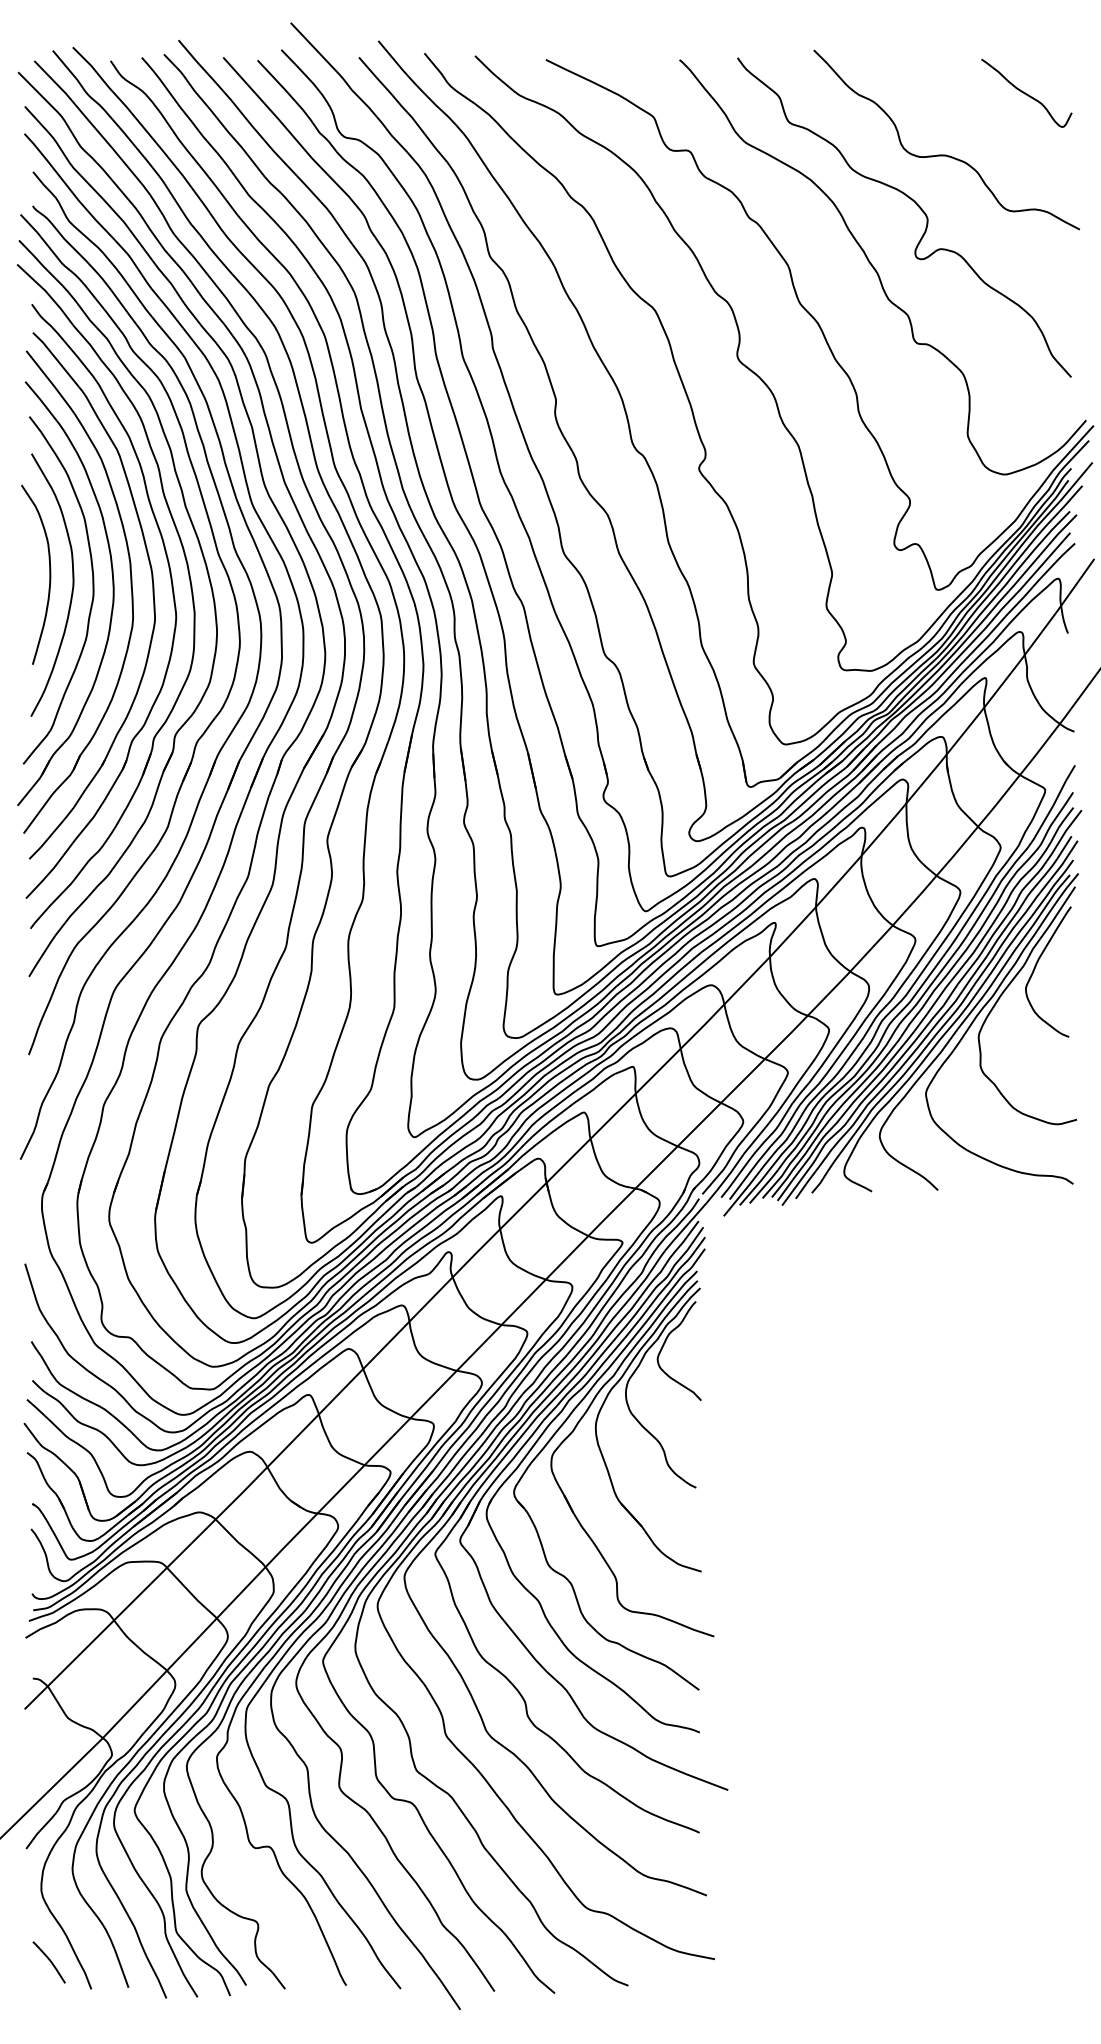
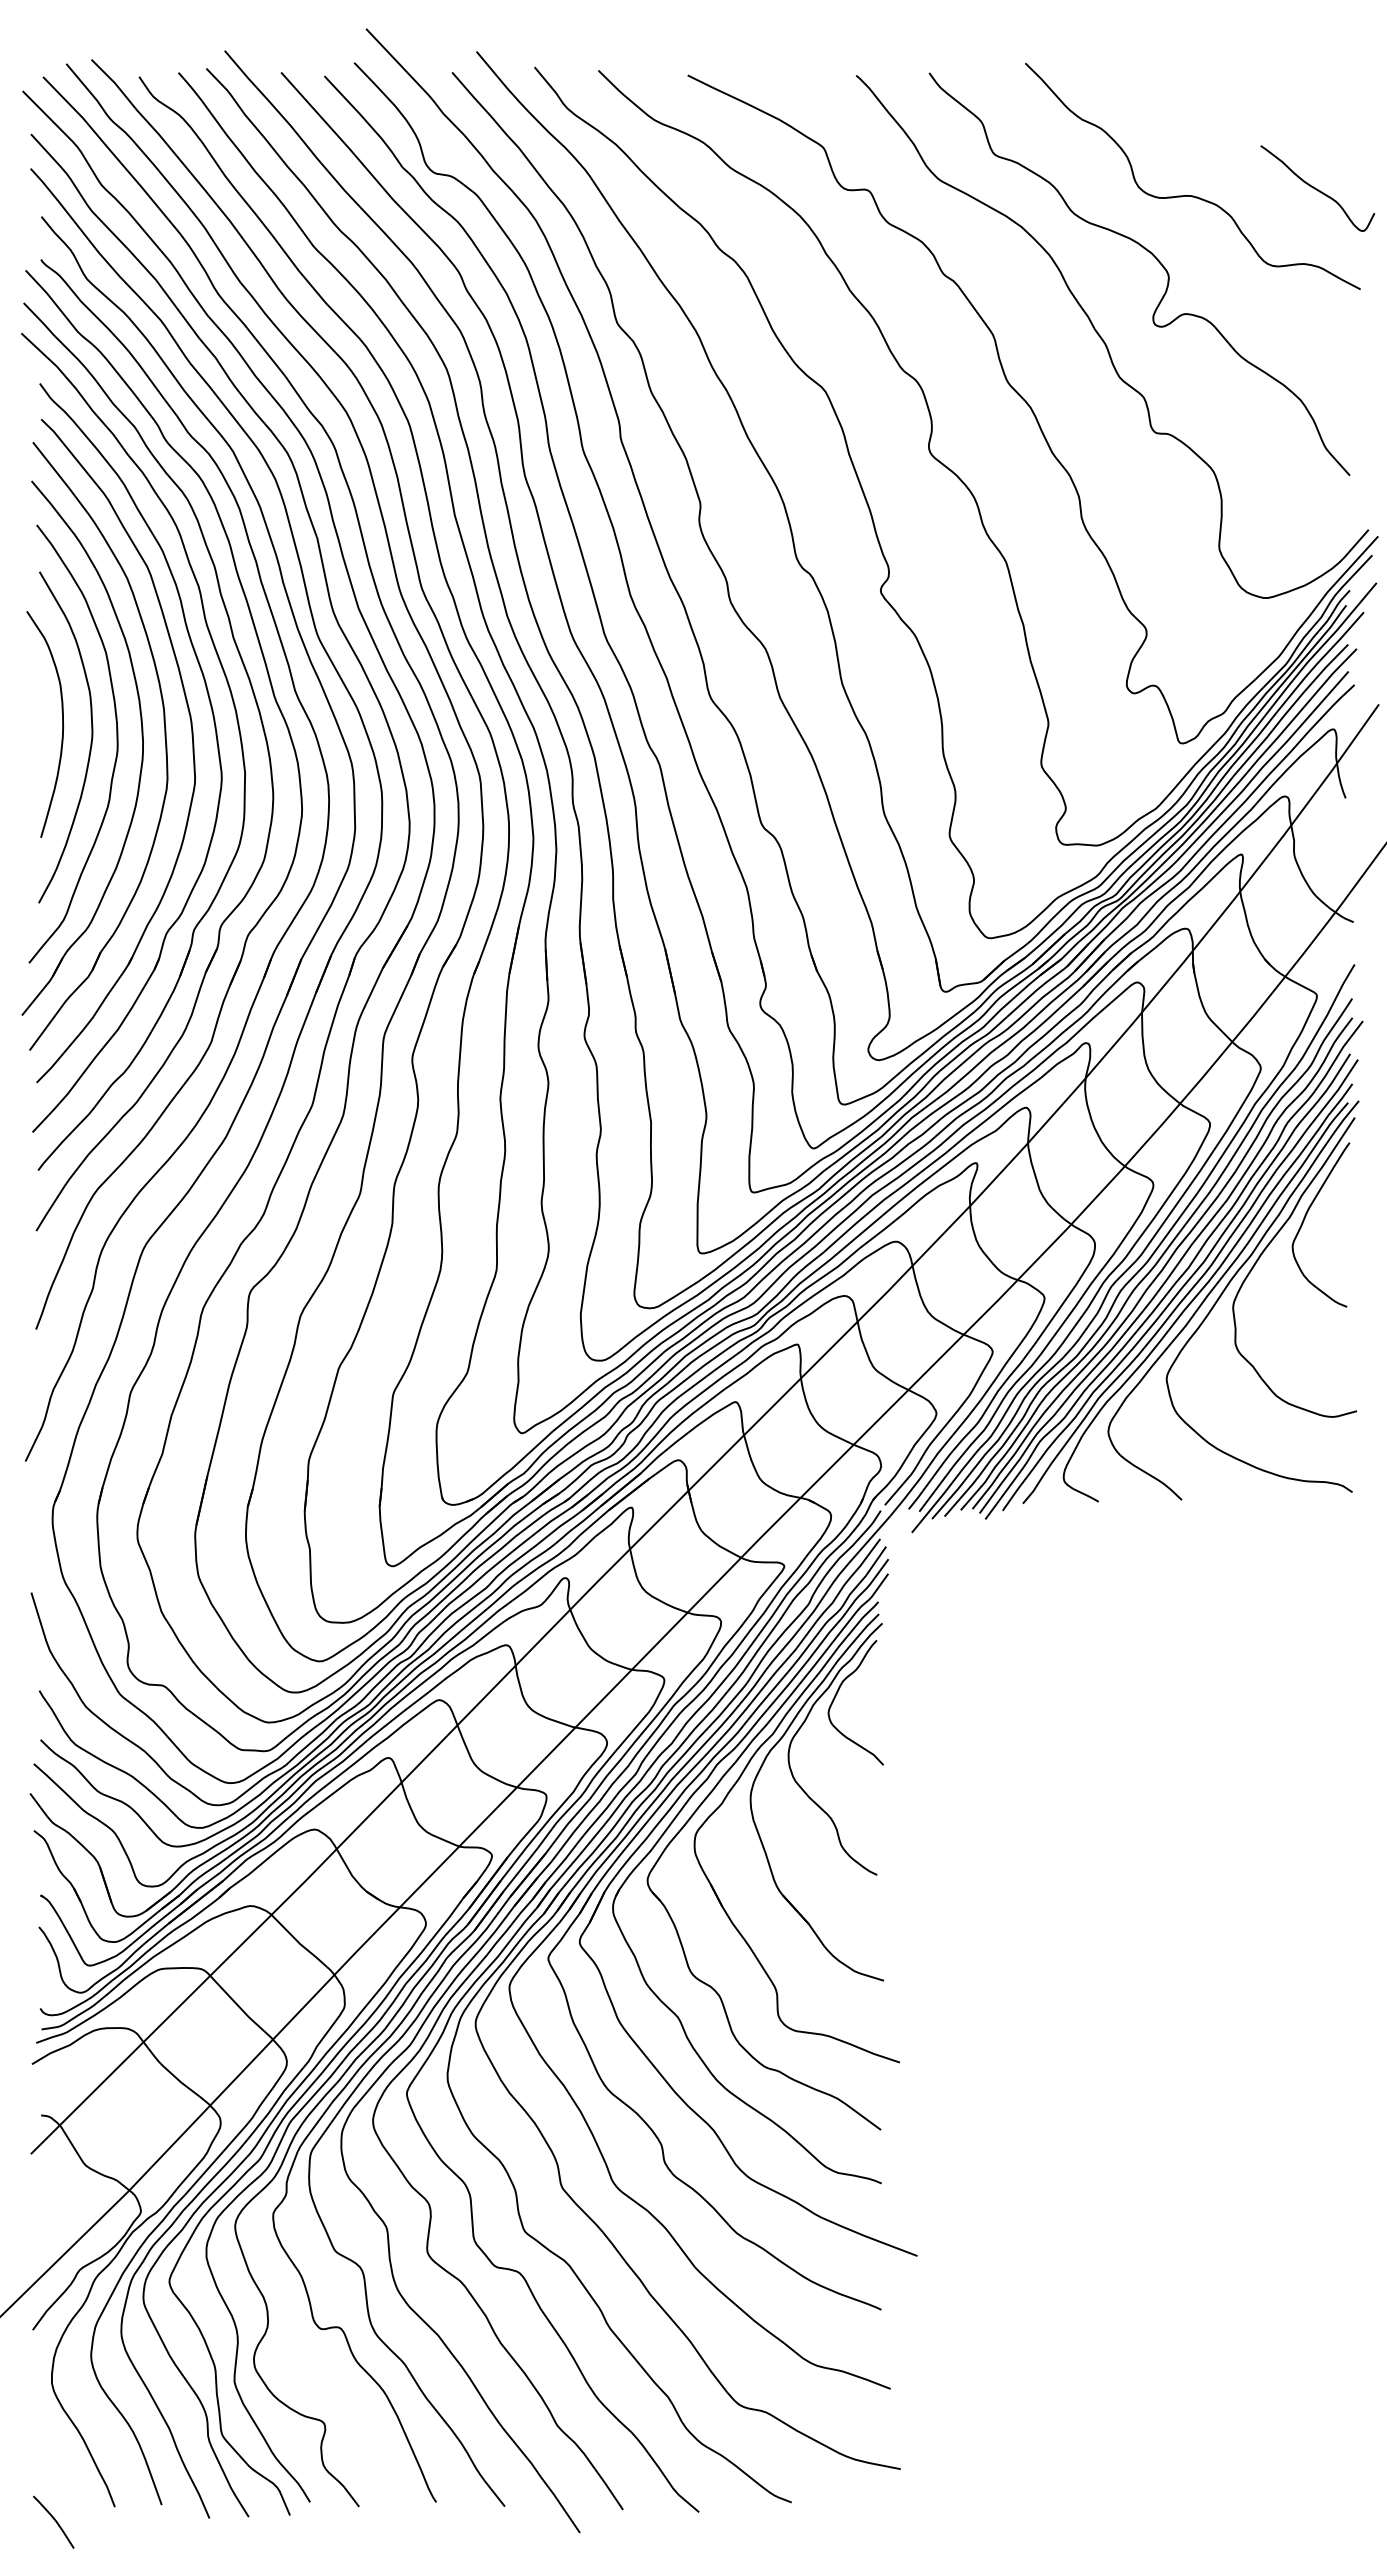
curve: (1026, 93) -> (1317, 188), moved
curve: (49, 1961) -> (54, 2520), moved

